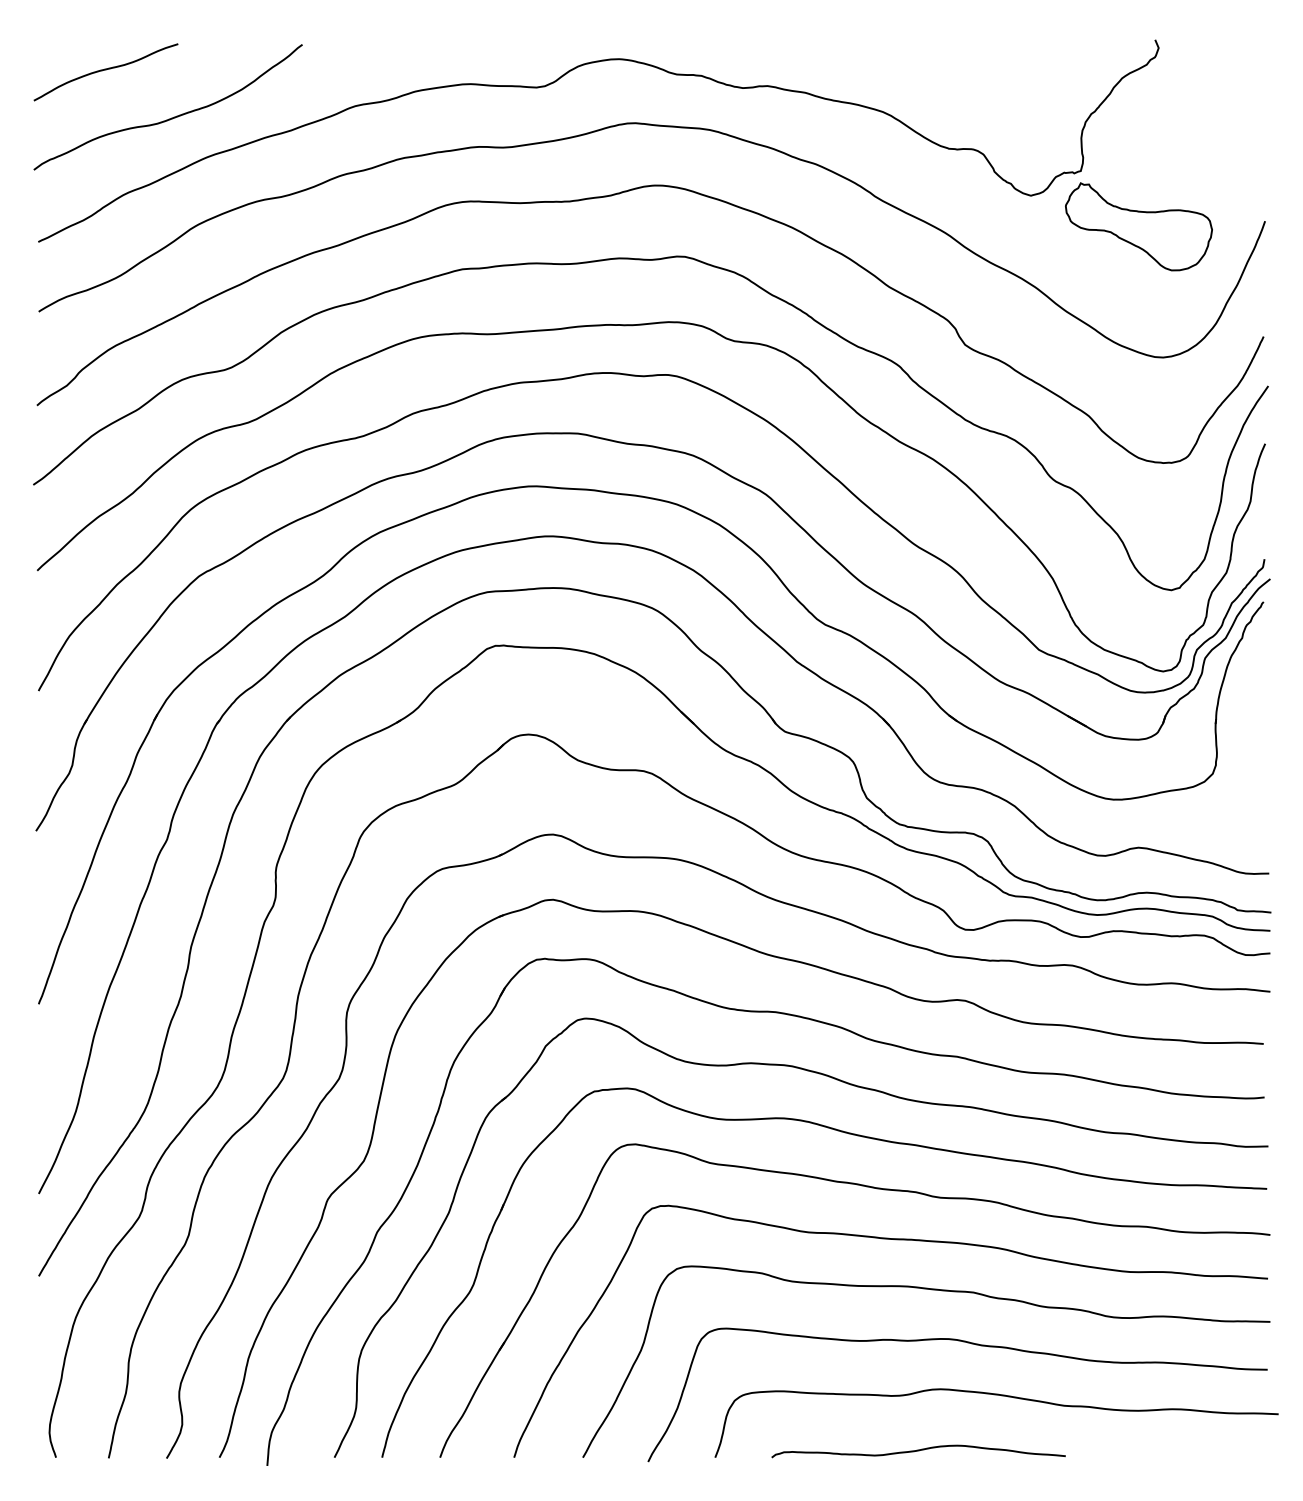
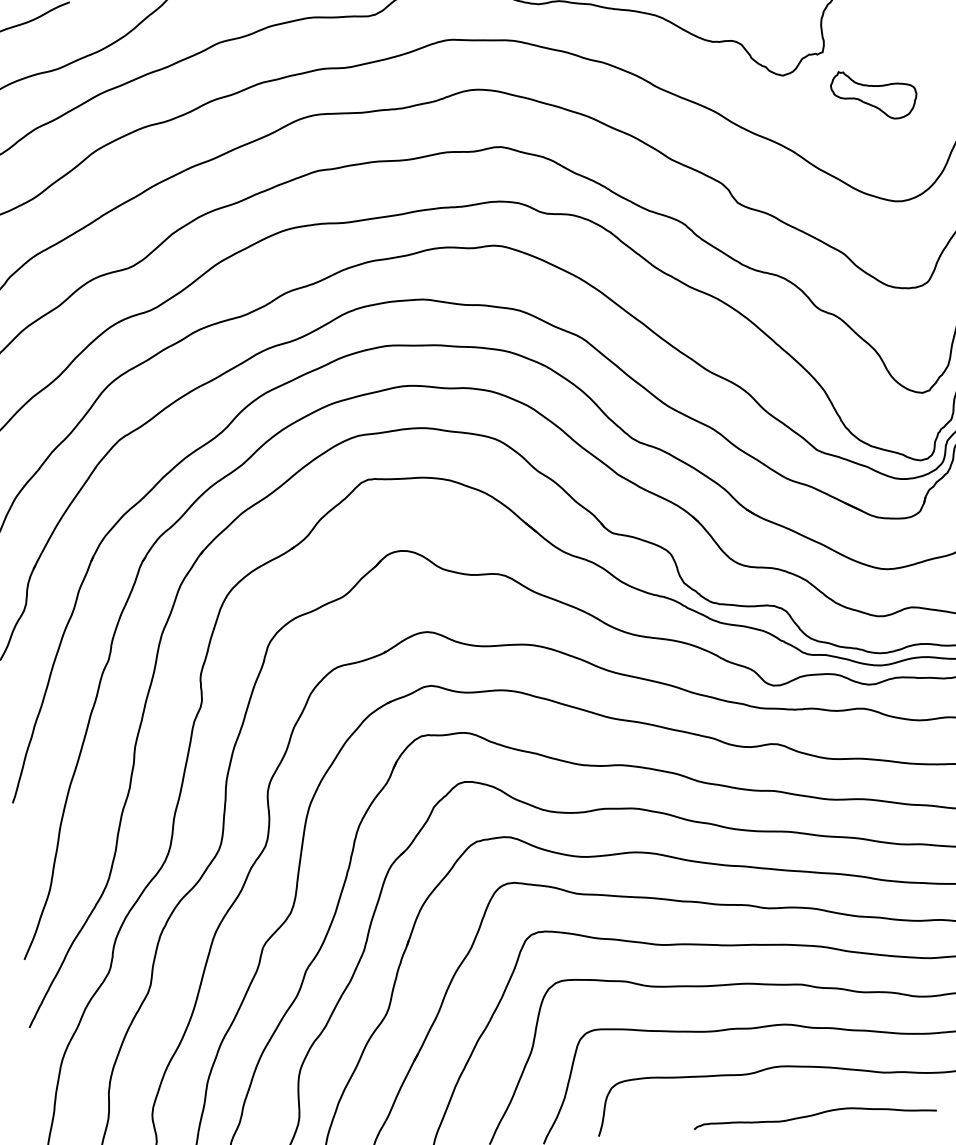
part: (1138, 226) -> (873, 94), size x0.7
curve: (918, 1451) -> (814, 1115), moved

